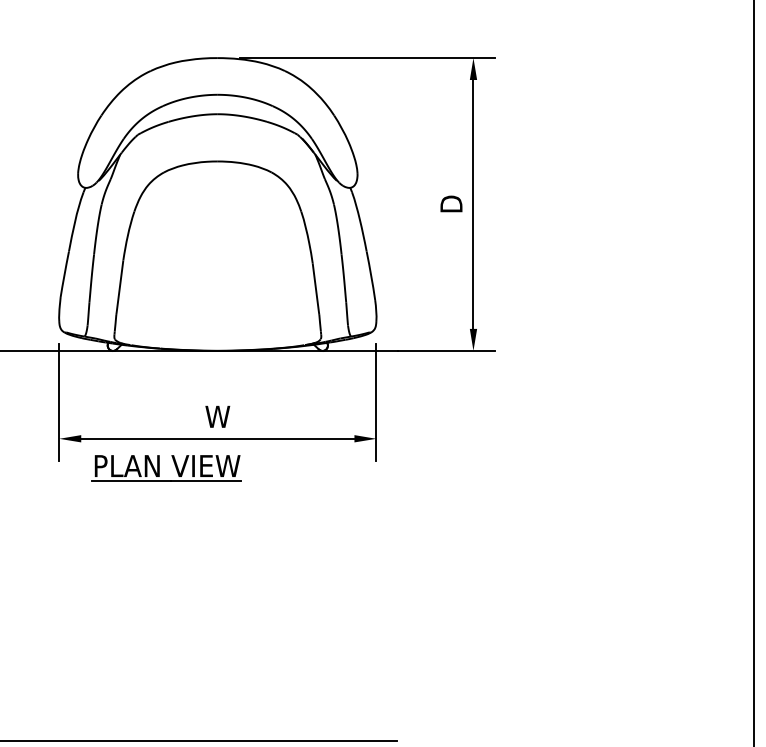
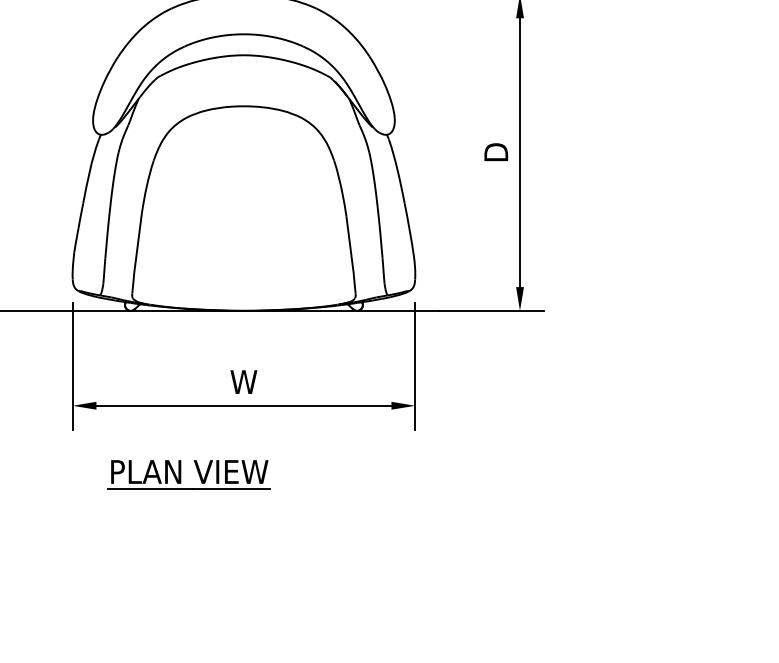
part: (159, 468) -> (180, 474), moved

